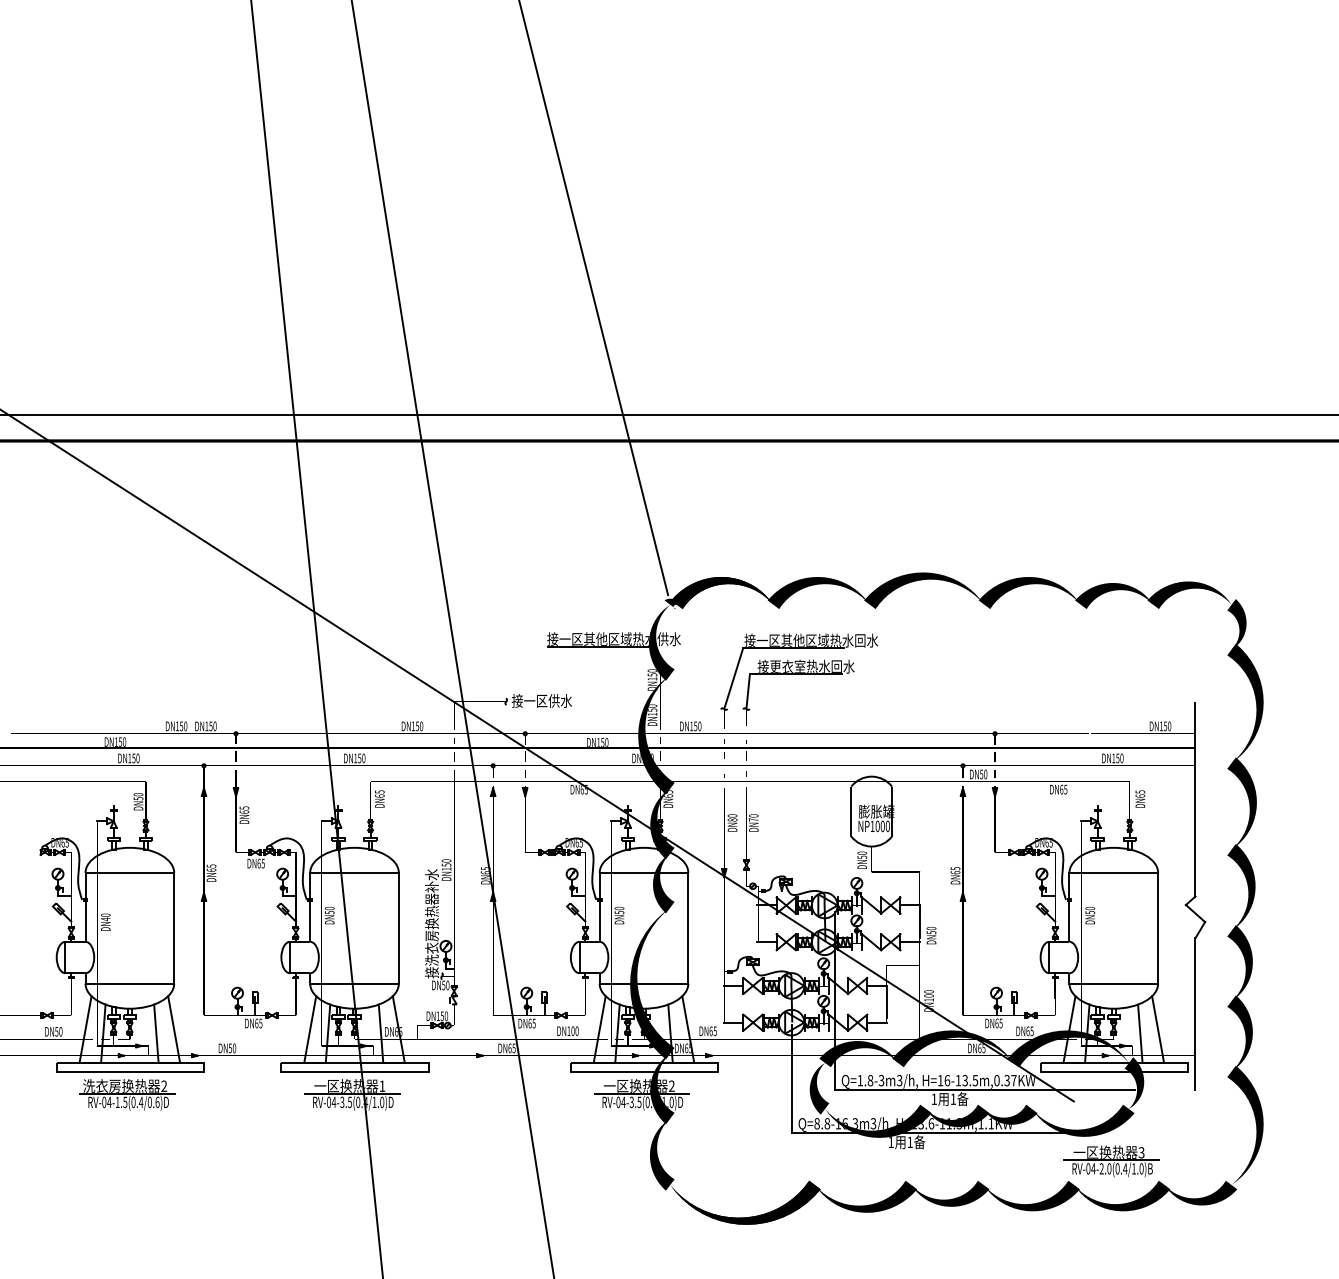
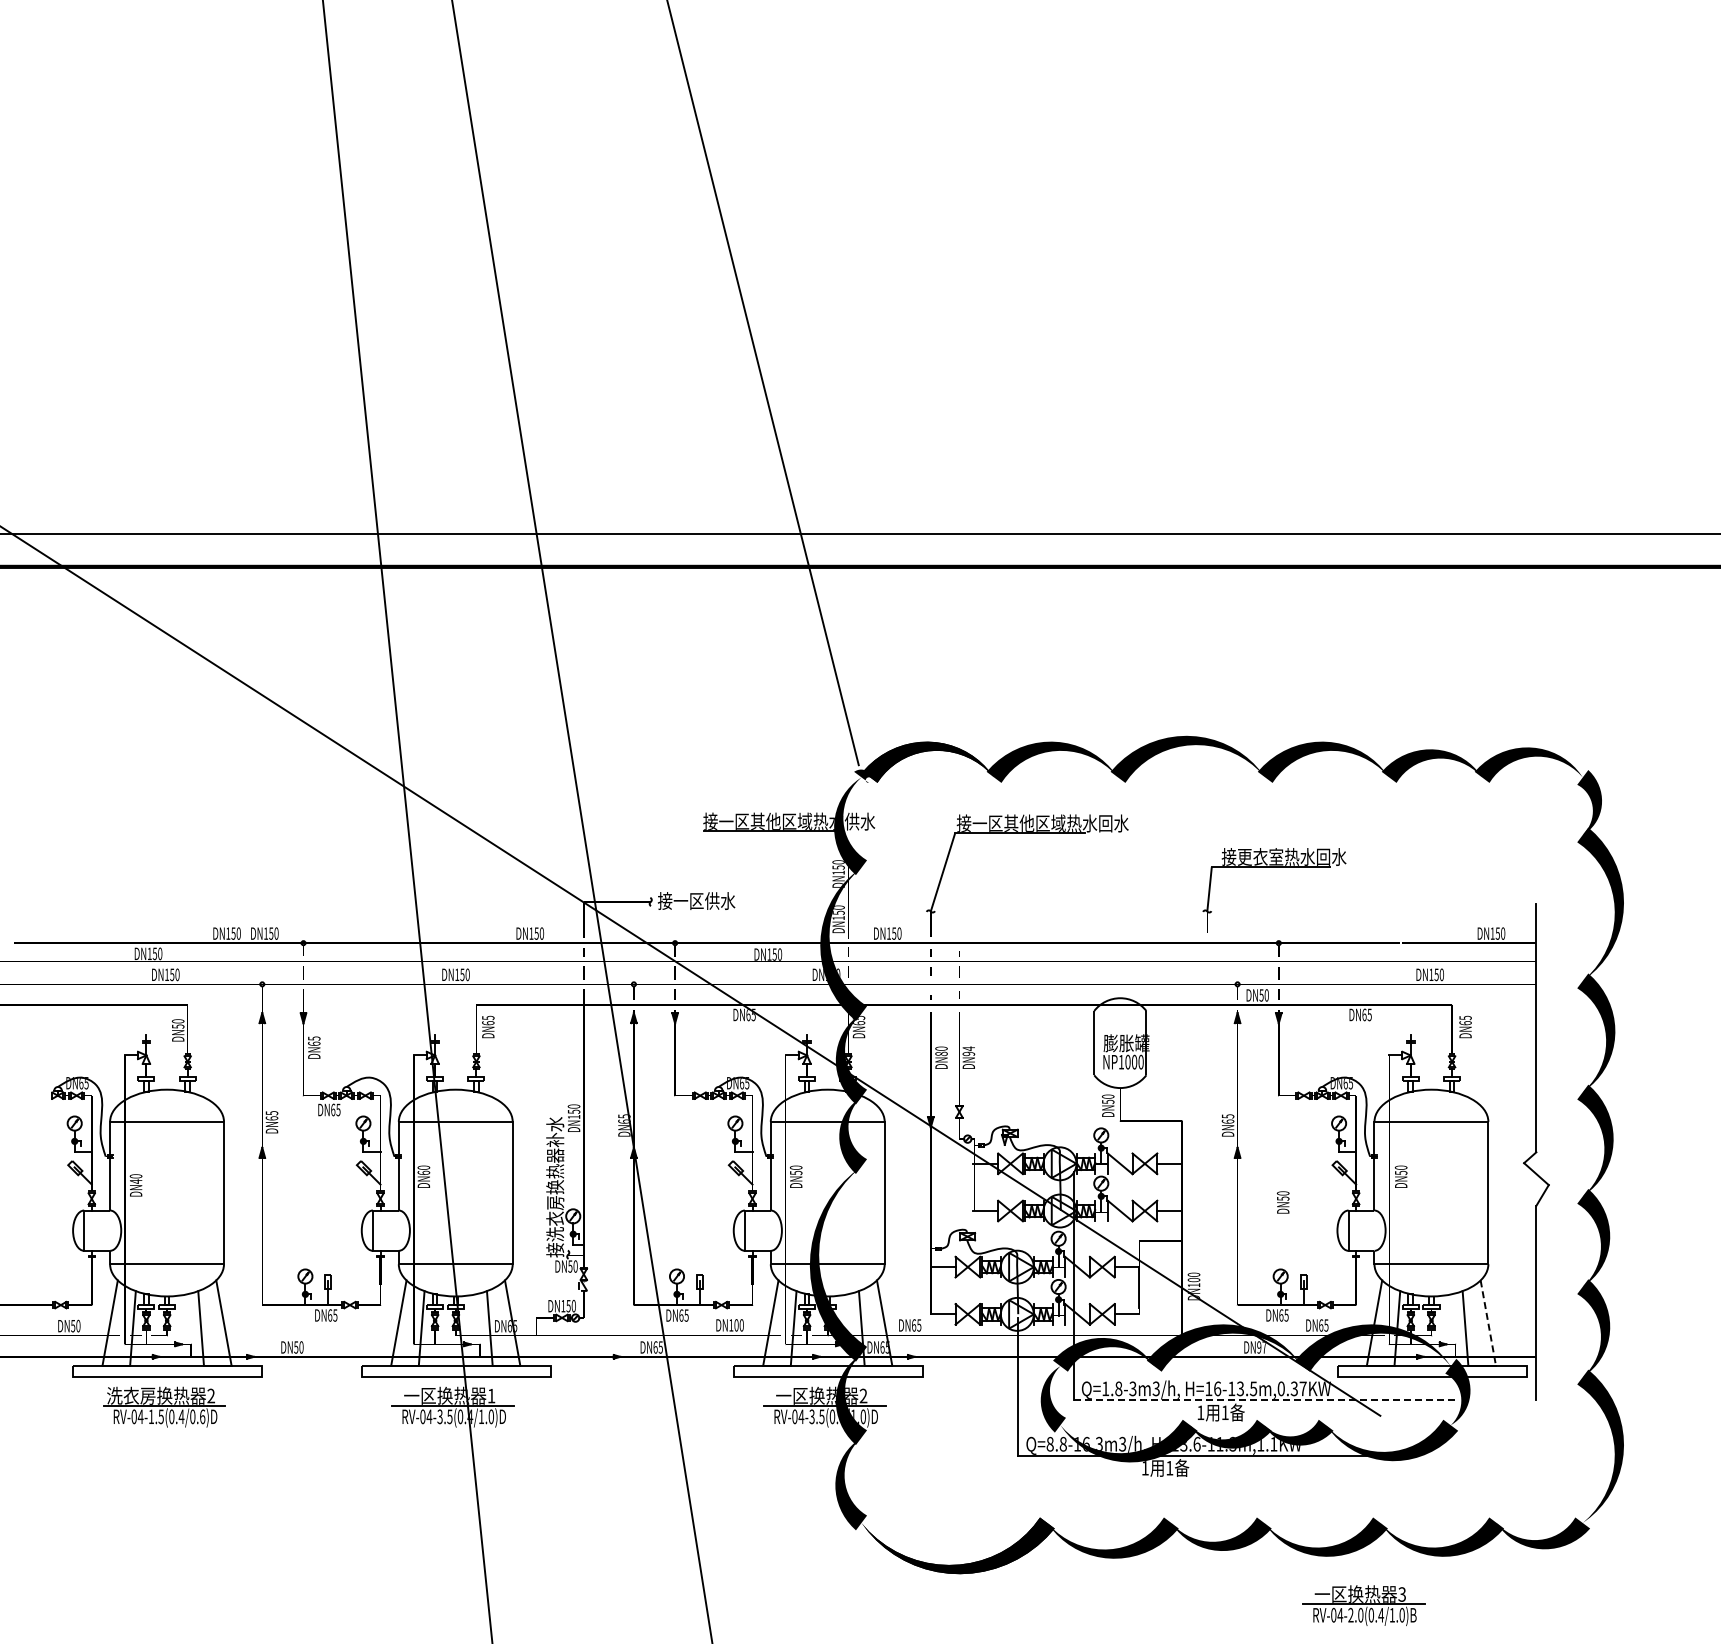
part: (798, 674) -> (1274, 867), moved
text: (753, 818) -> (968, 1051), DN70 -> DN94
text: (329, 912) -> (423, 1172), DN50 -> DN60
text: (930, 935) -> (1282, 1202), moved
line: (1158, 1029) -> (1488, 1323), solid -> dashed
text: (981, 1048) -> (1261, 1347), DN65 -> DN97
line: (985, 1089) -> (1266, 1400), solid -> dashed
part: (1111, 1161) -> (1363, 1605), moved

